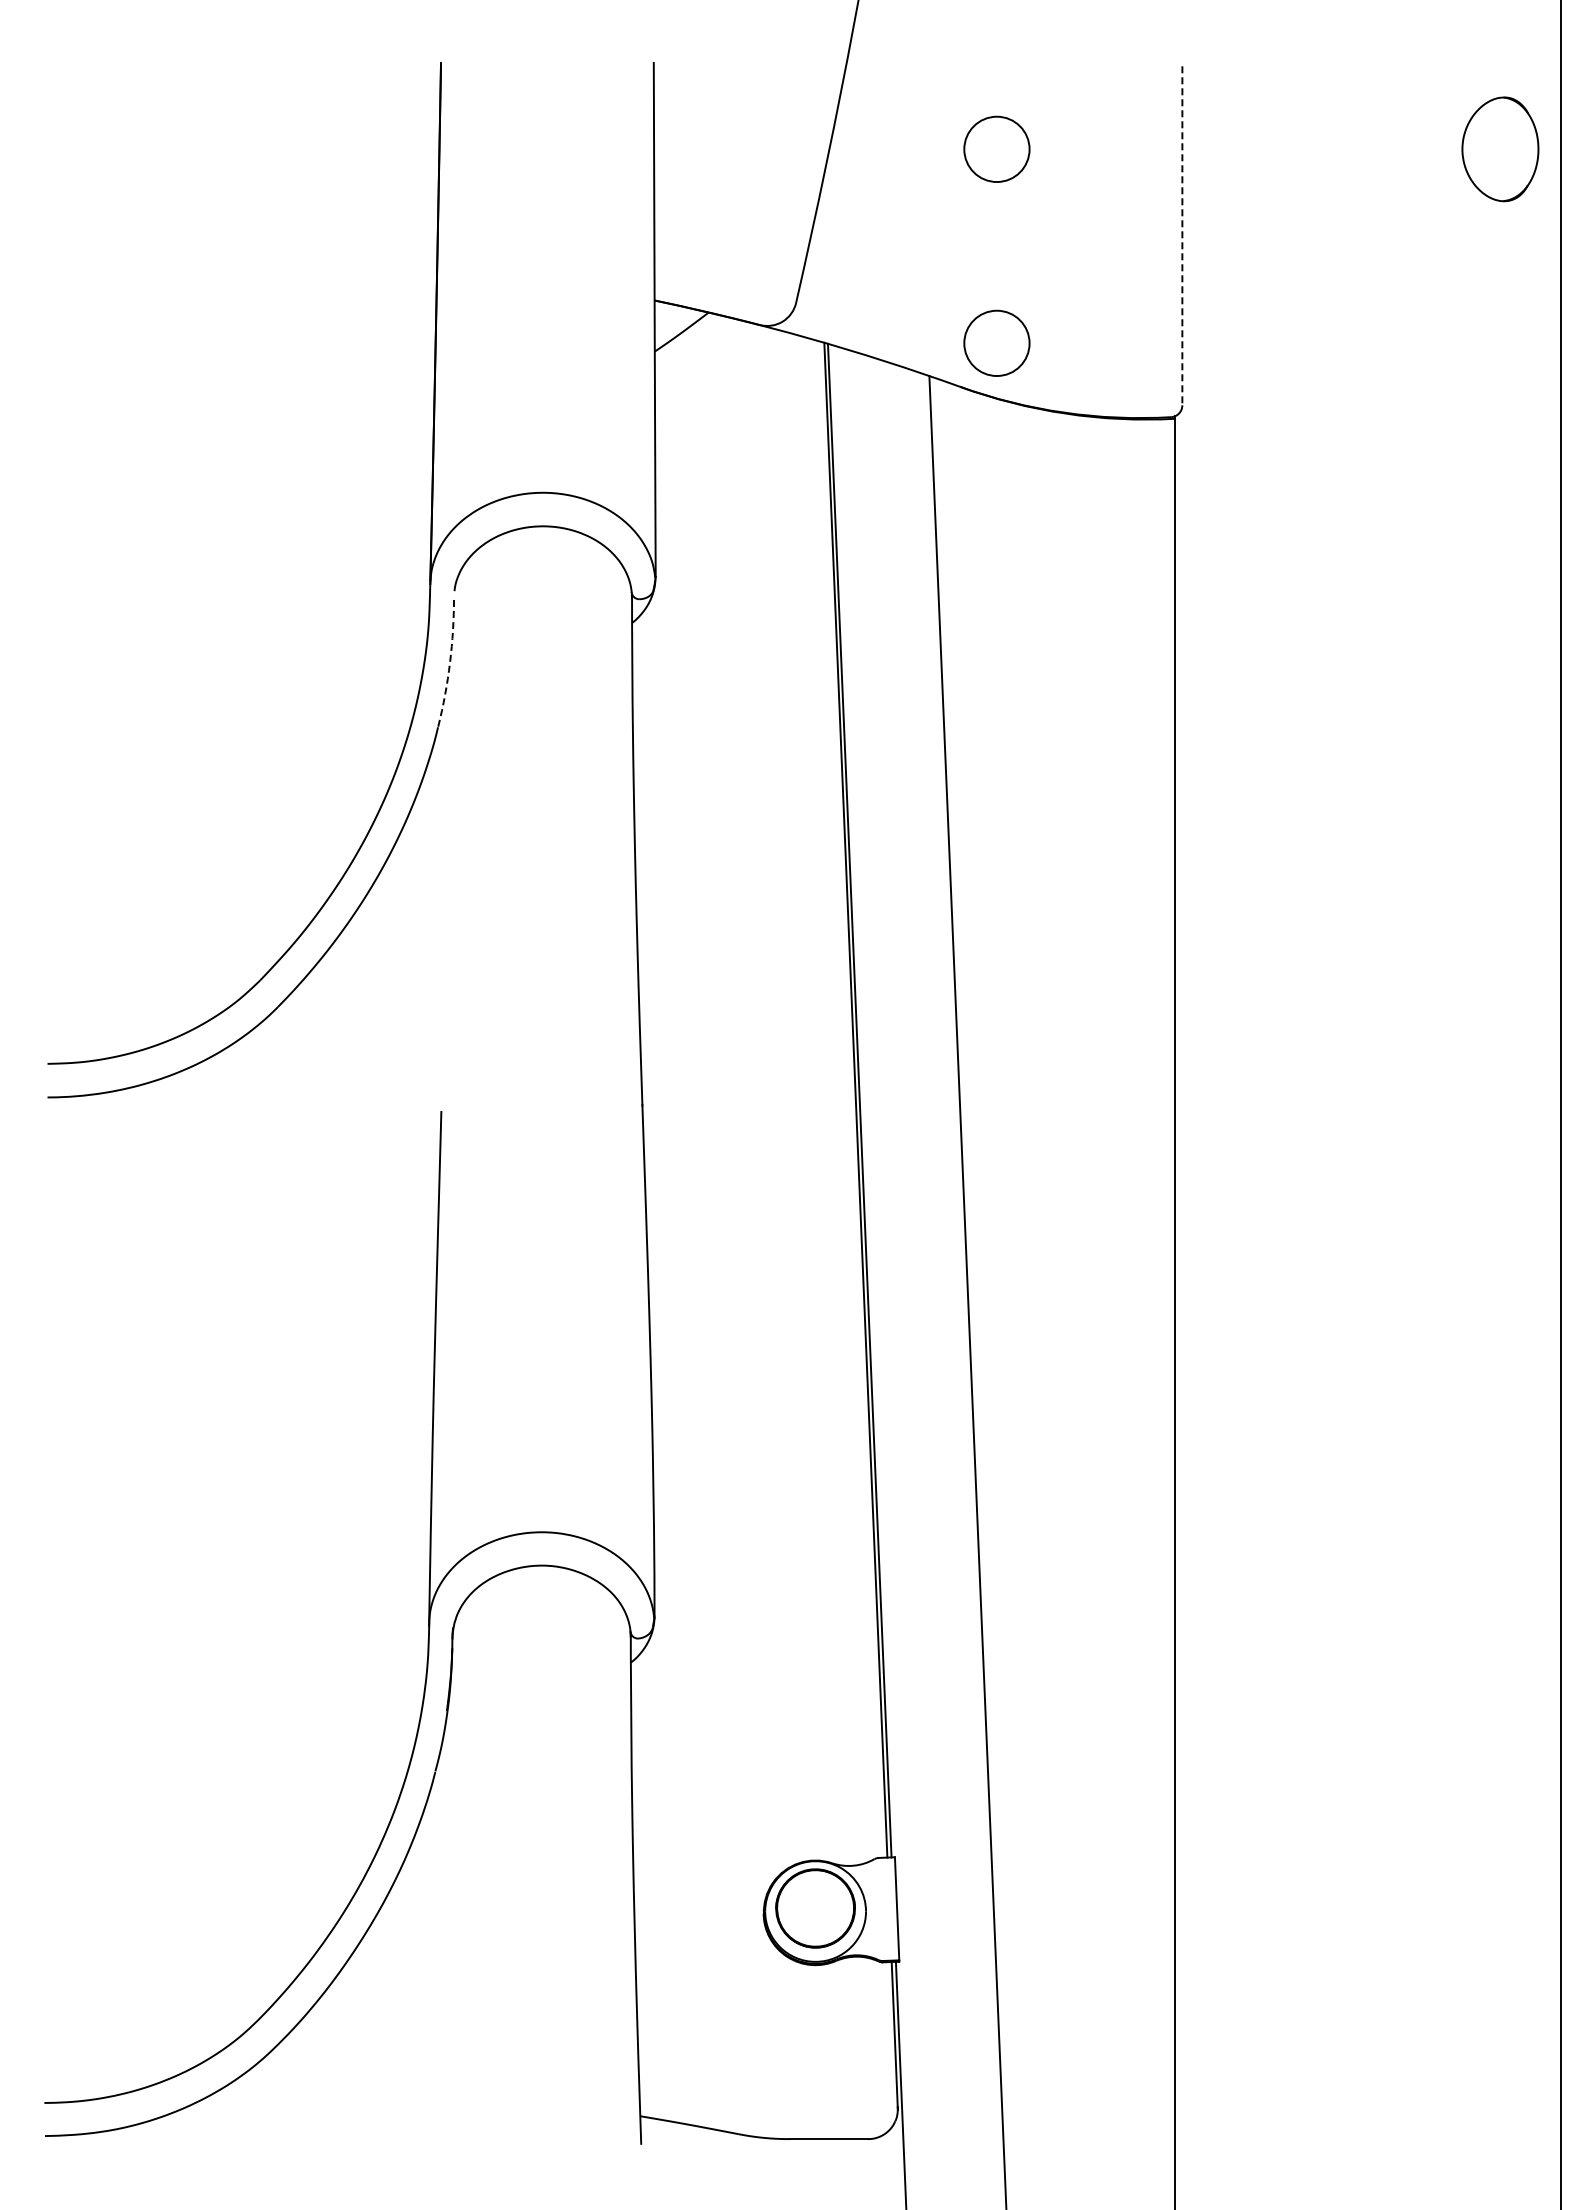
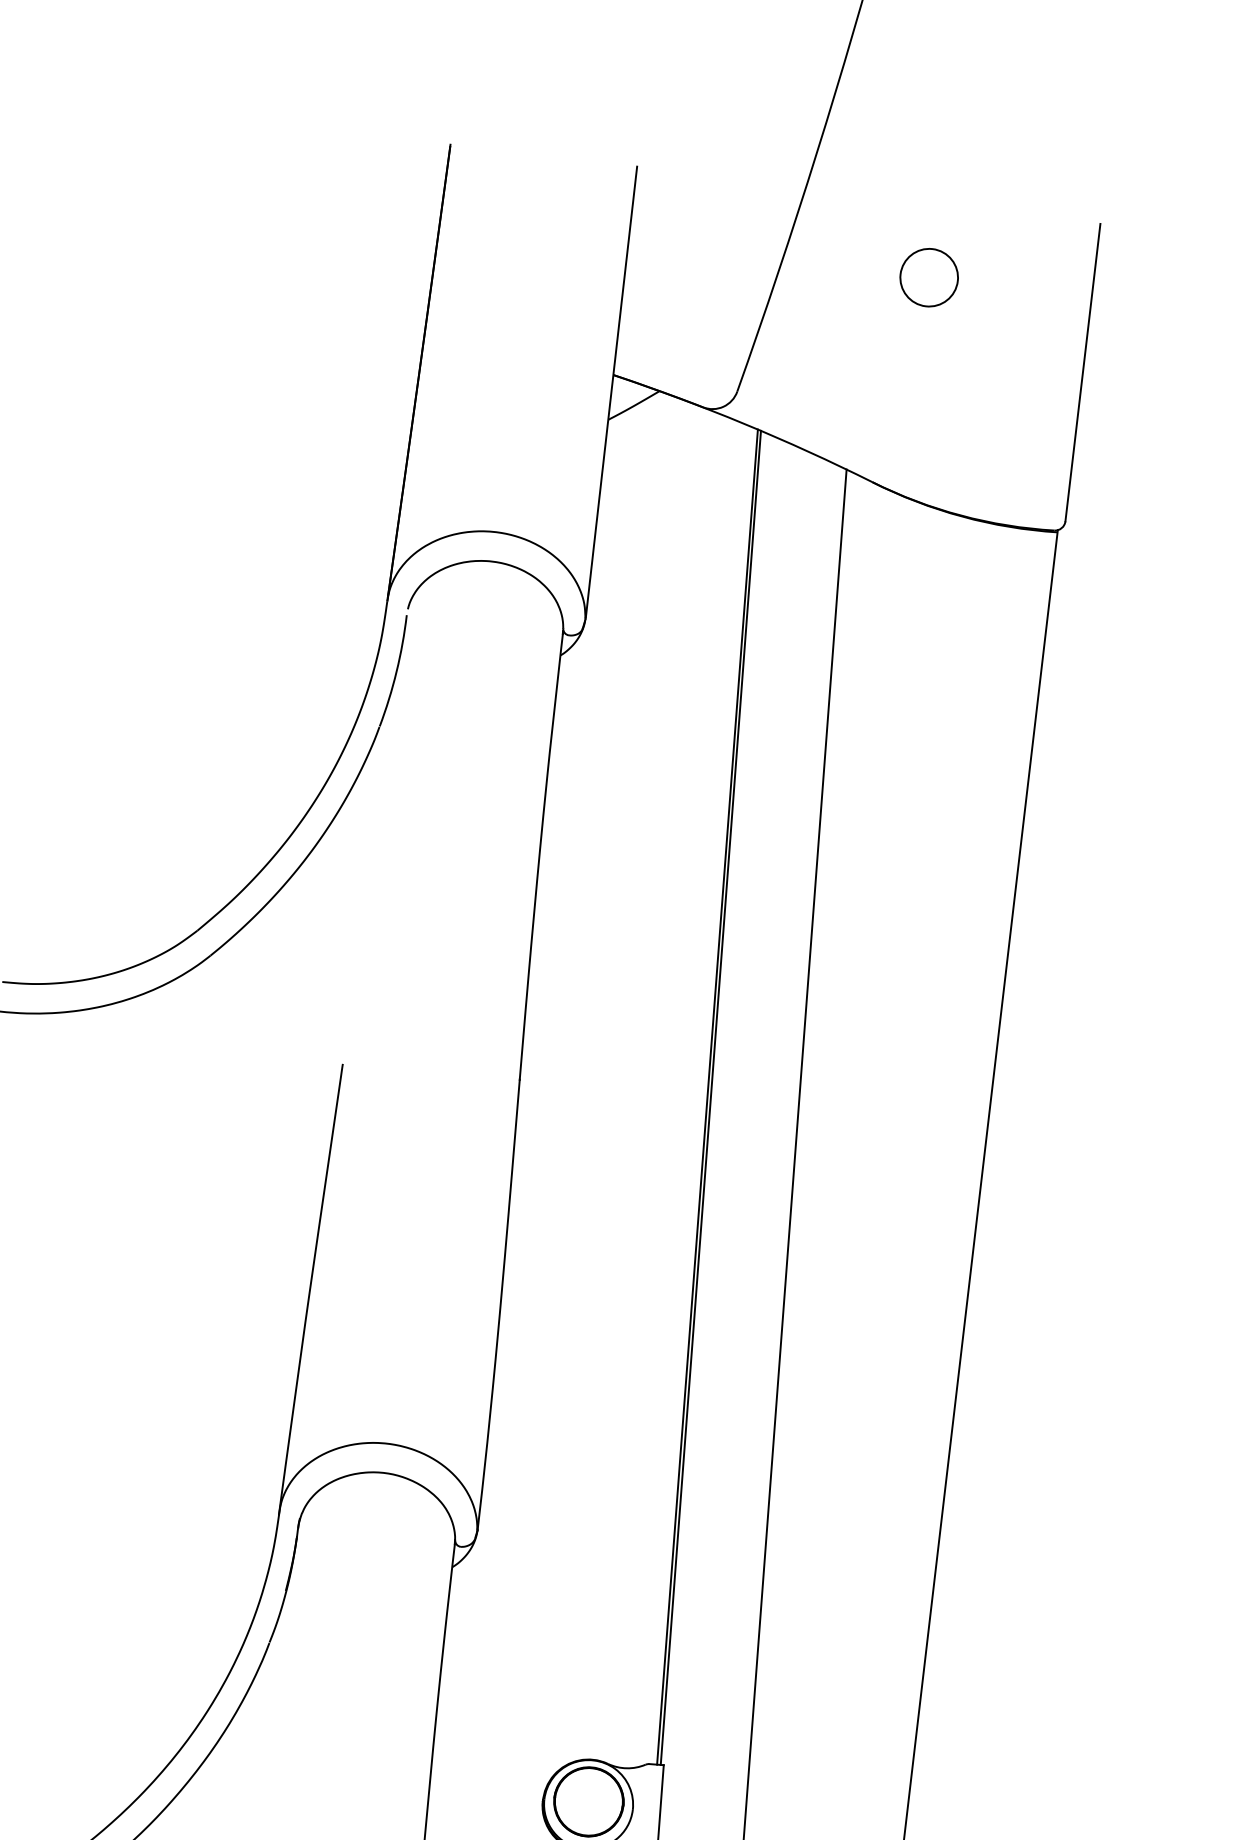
line: (1182, 235) -> (1083, 372), dashed -> solid
circle: (996, 342) -> (908, 447), removed
arc: (450, 662) -> (397, 671), dashed -> solid

